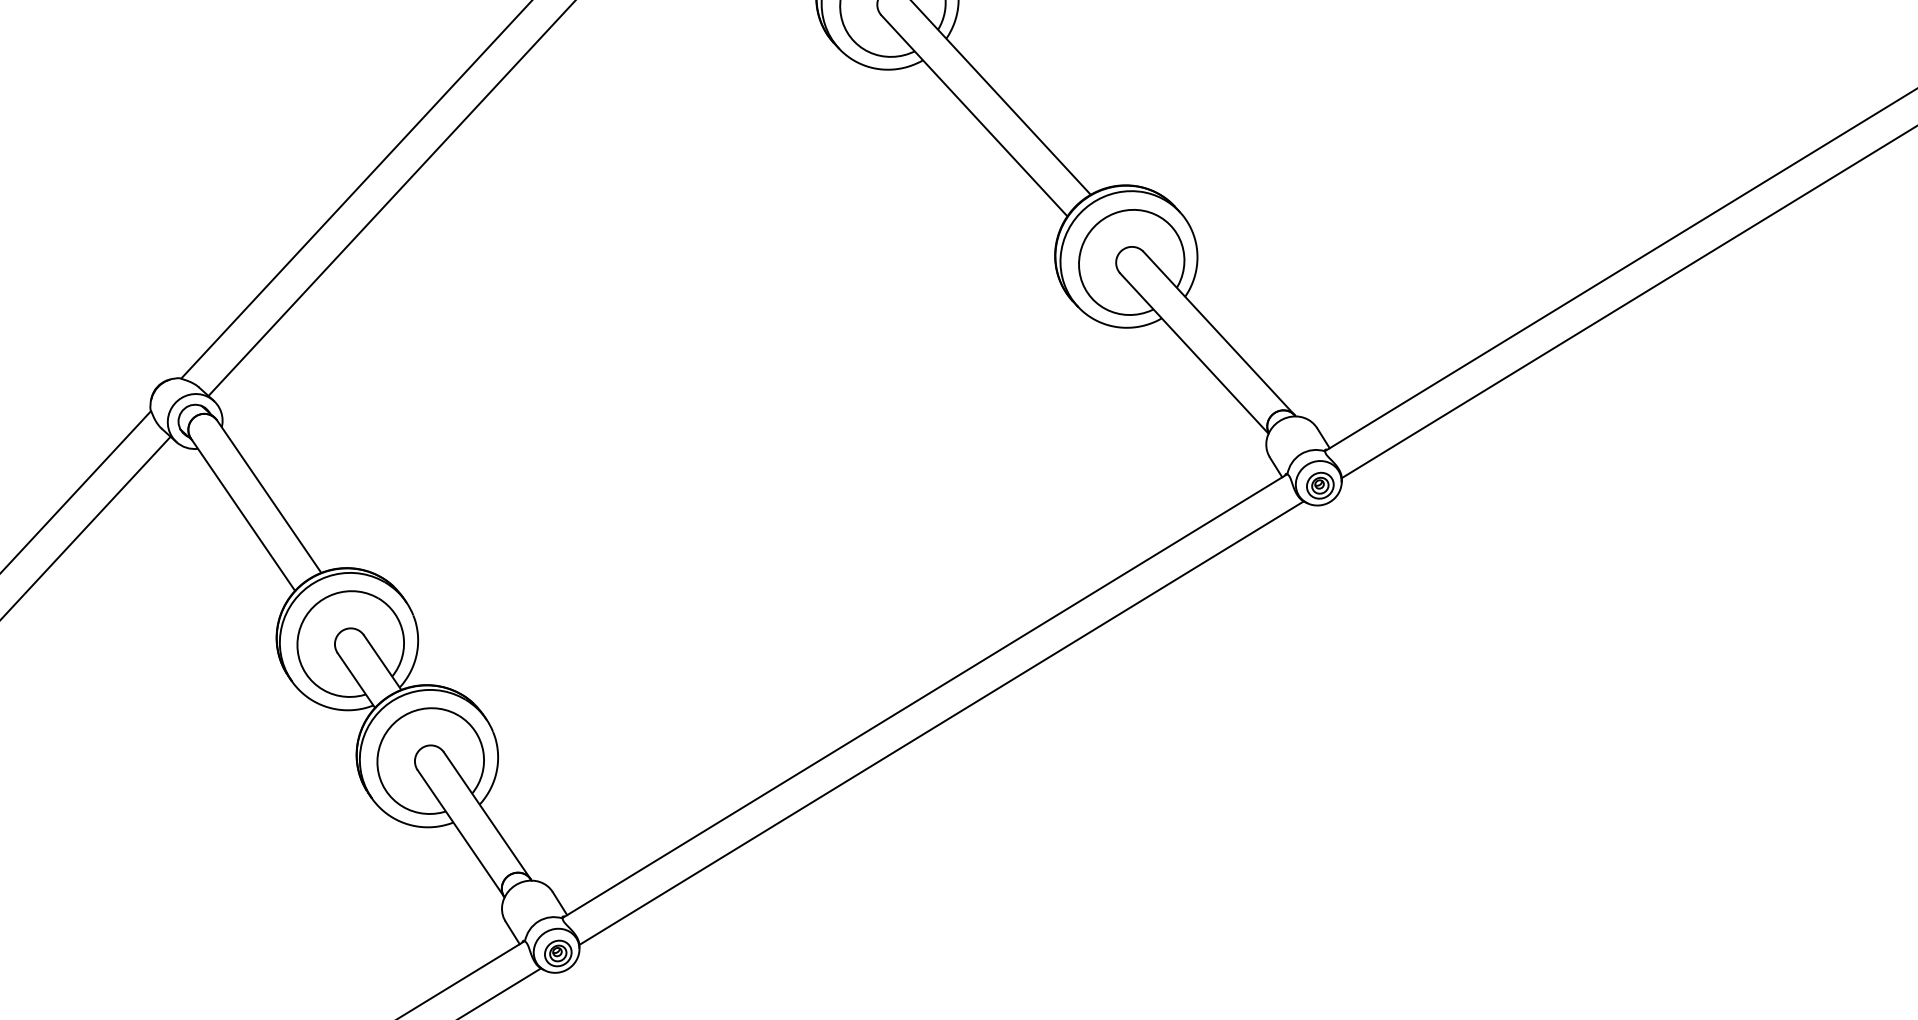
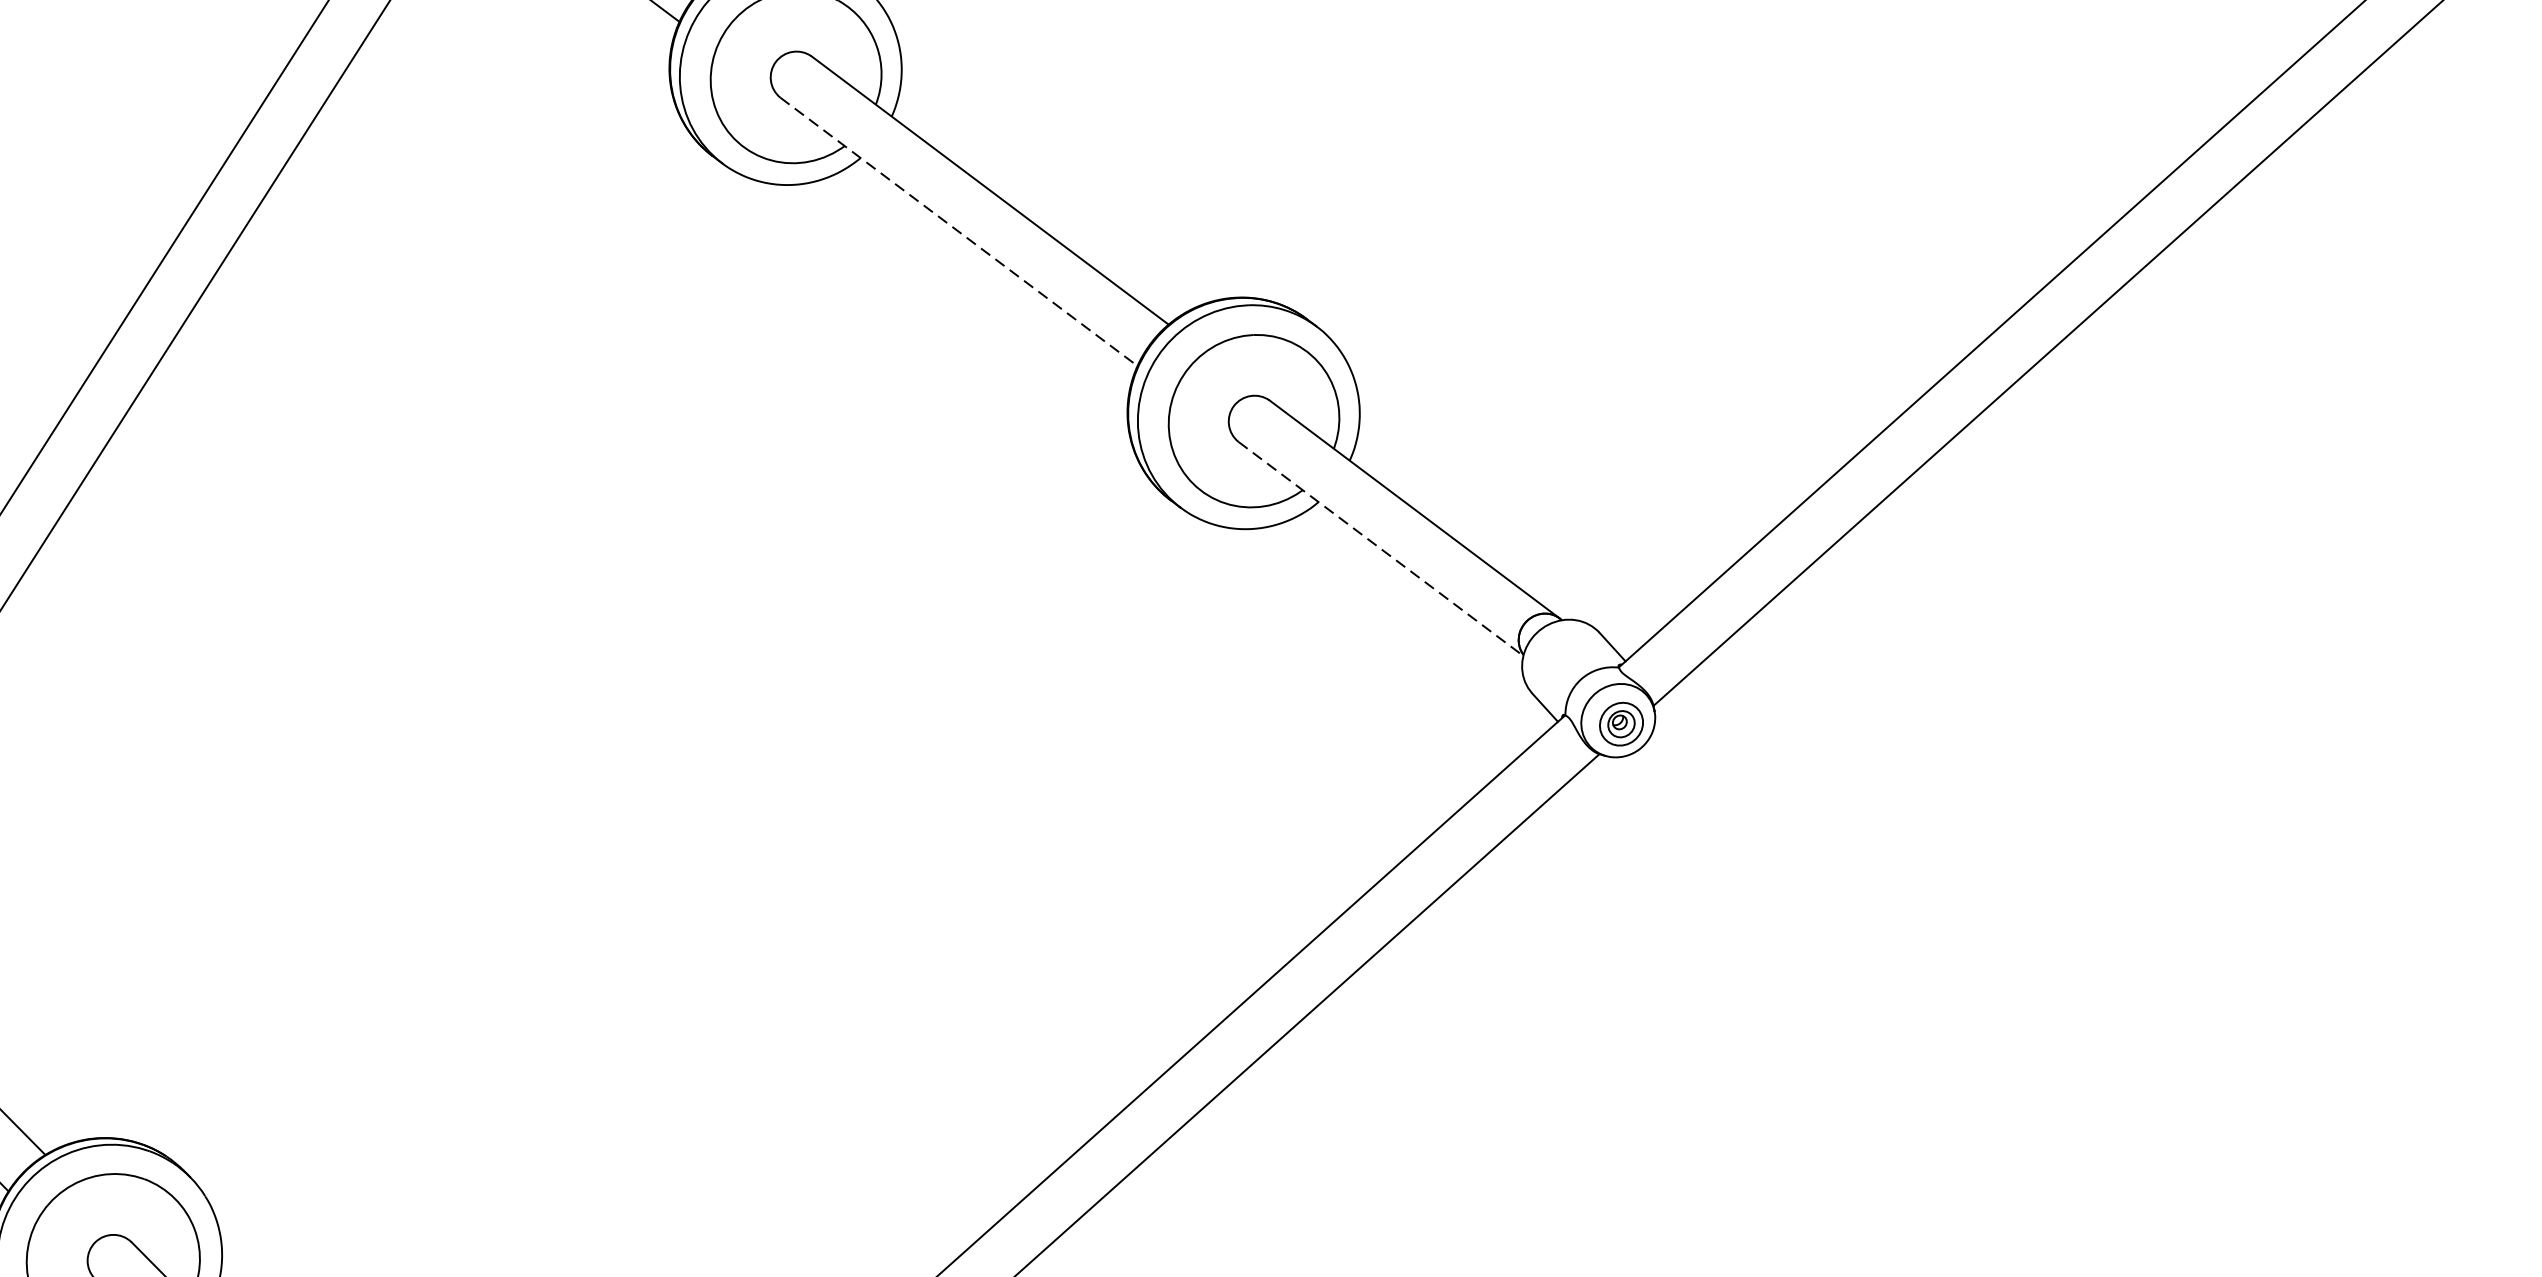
line: (974, 116) -> (959, 233), solid -> dashed
line: (1194, 353) -> (1381, 548), solid -> dashed

